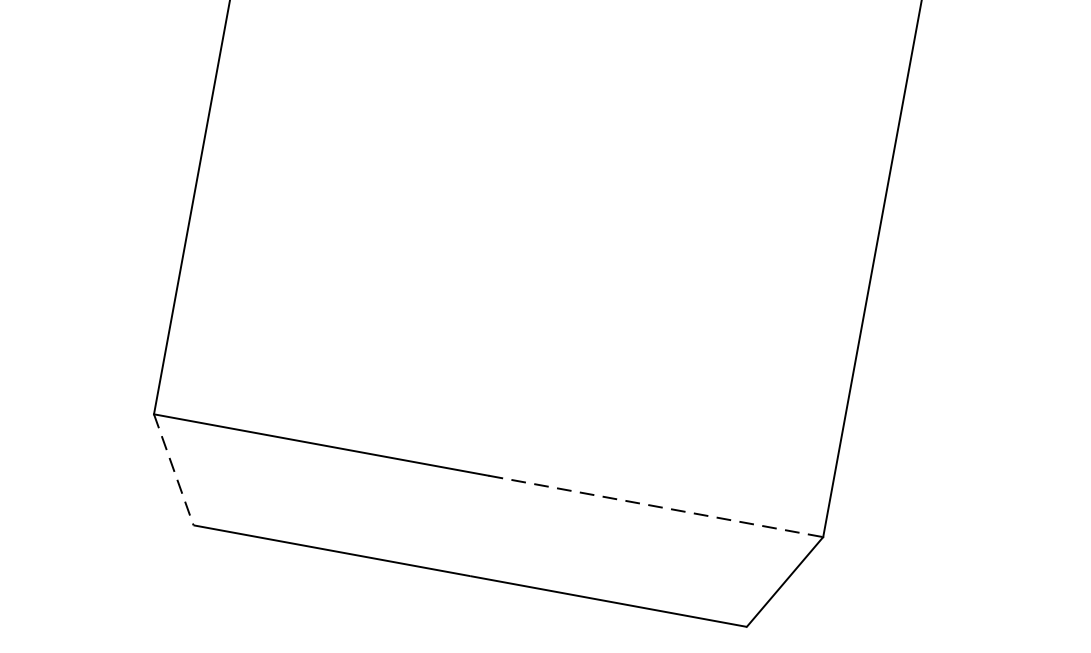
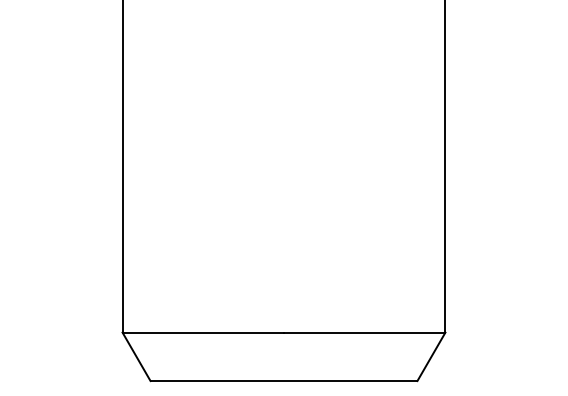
line: (173, 469) -> (136, 356), dashed -> solid
line: (655, 506) -> (364, 332), dashed -> solid

